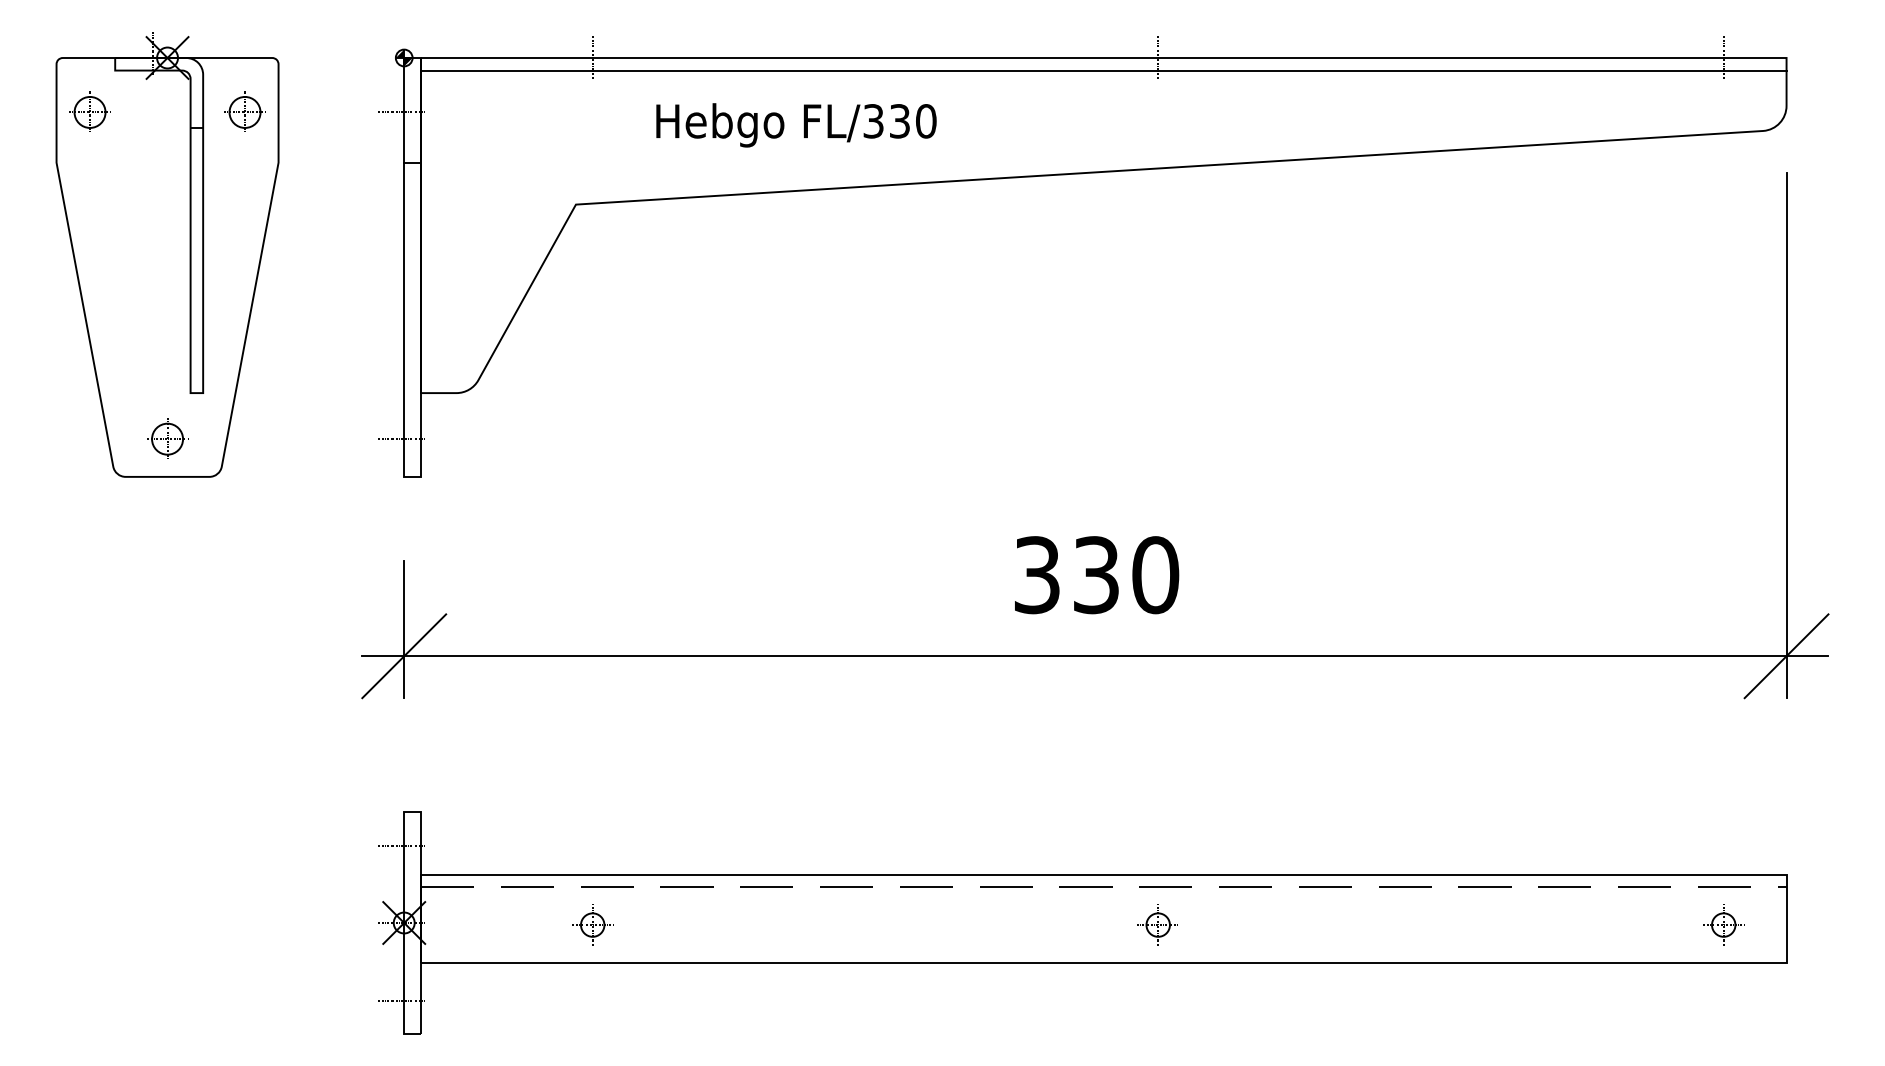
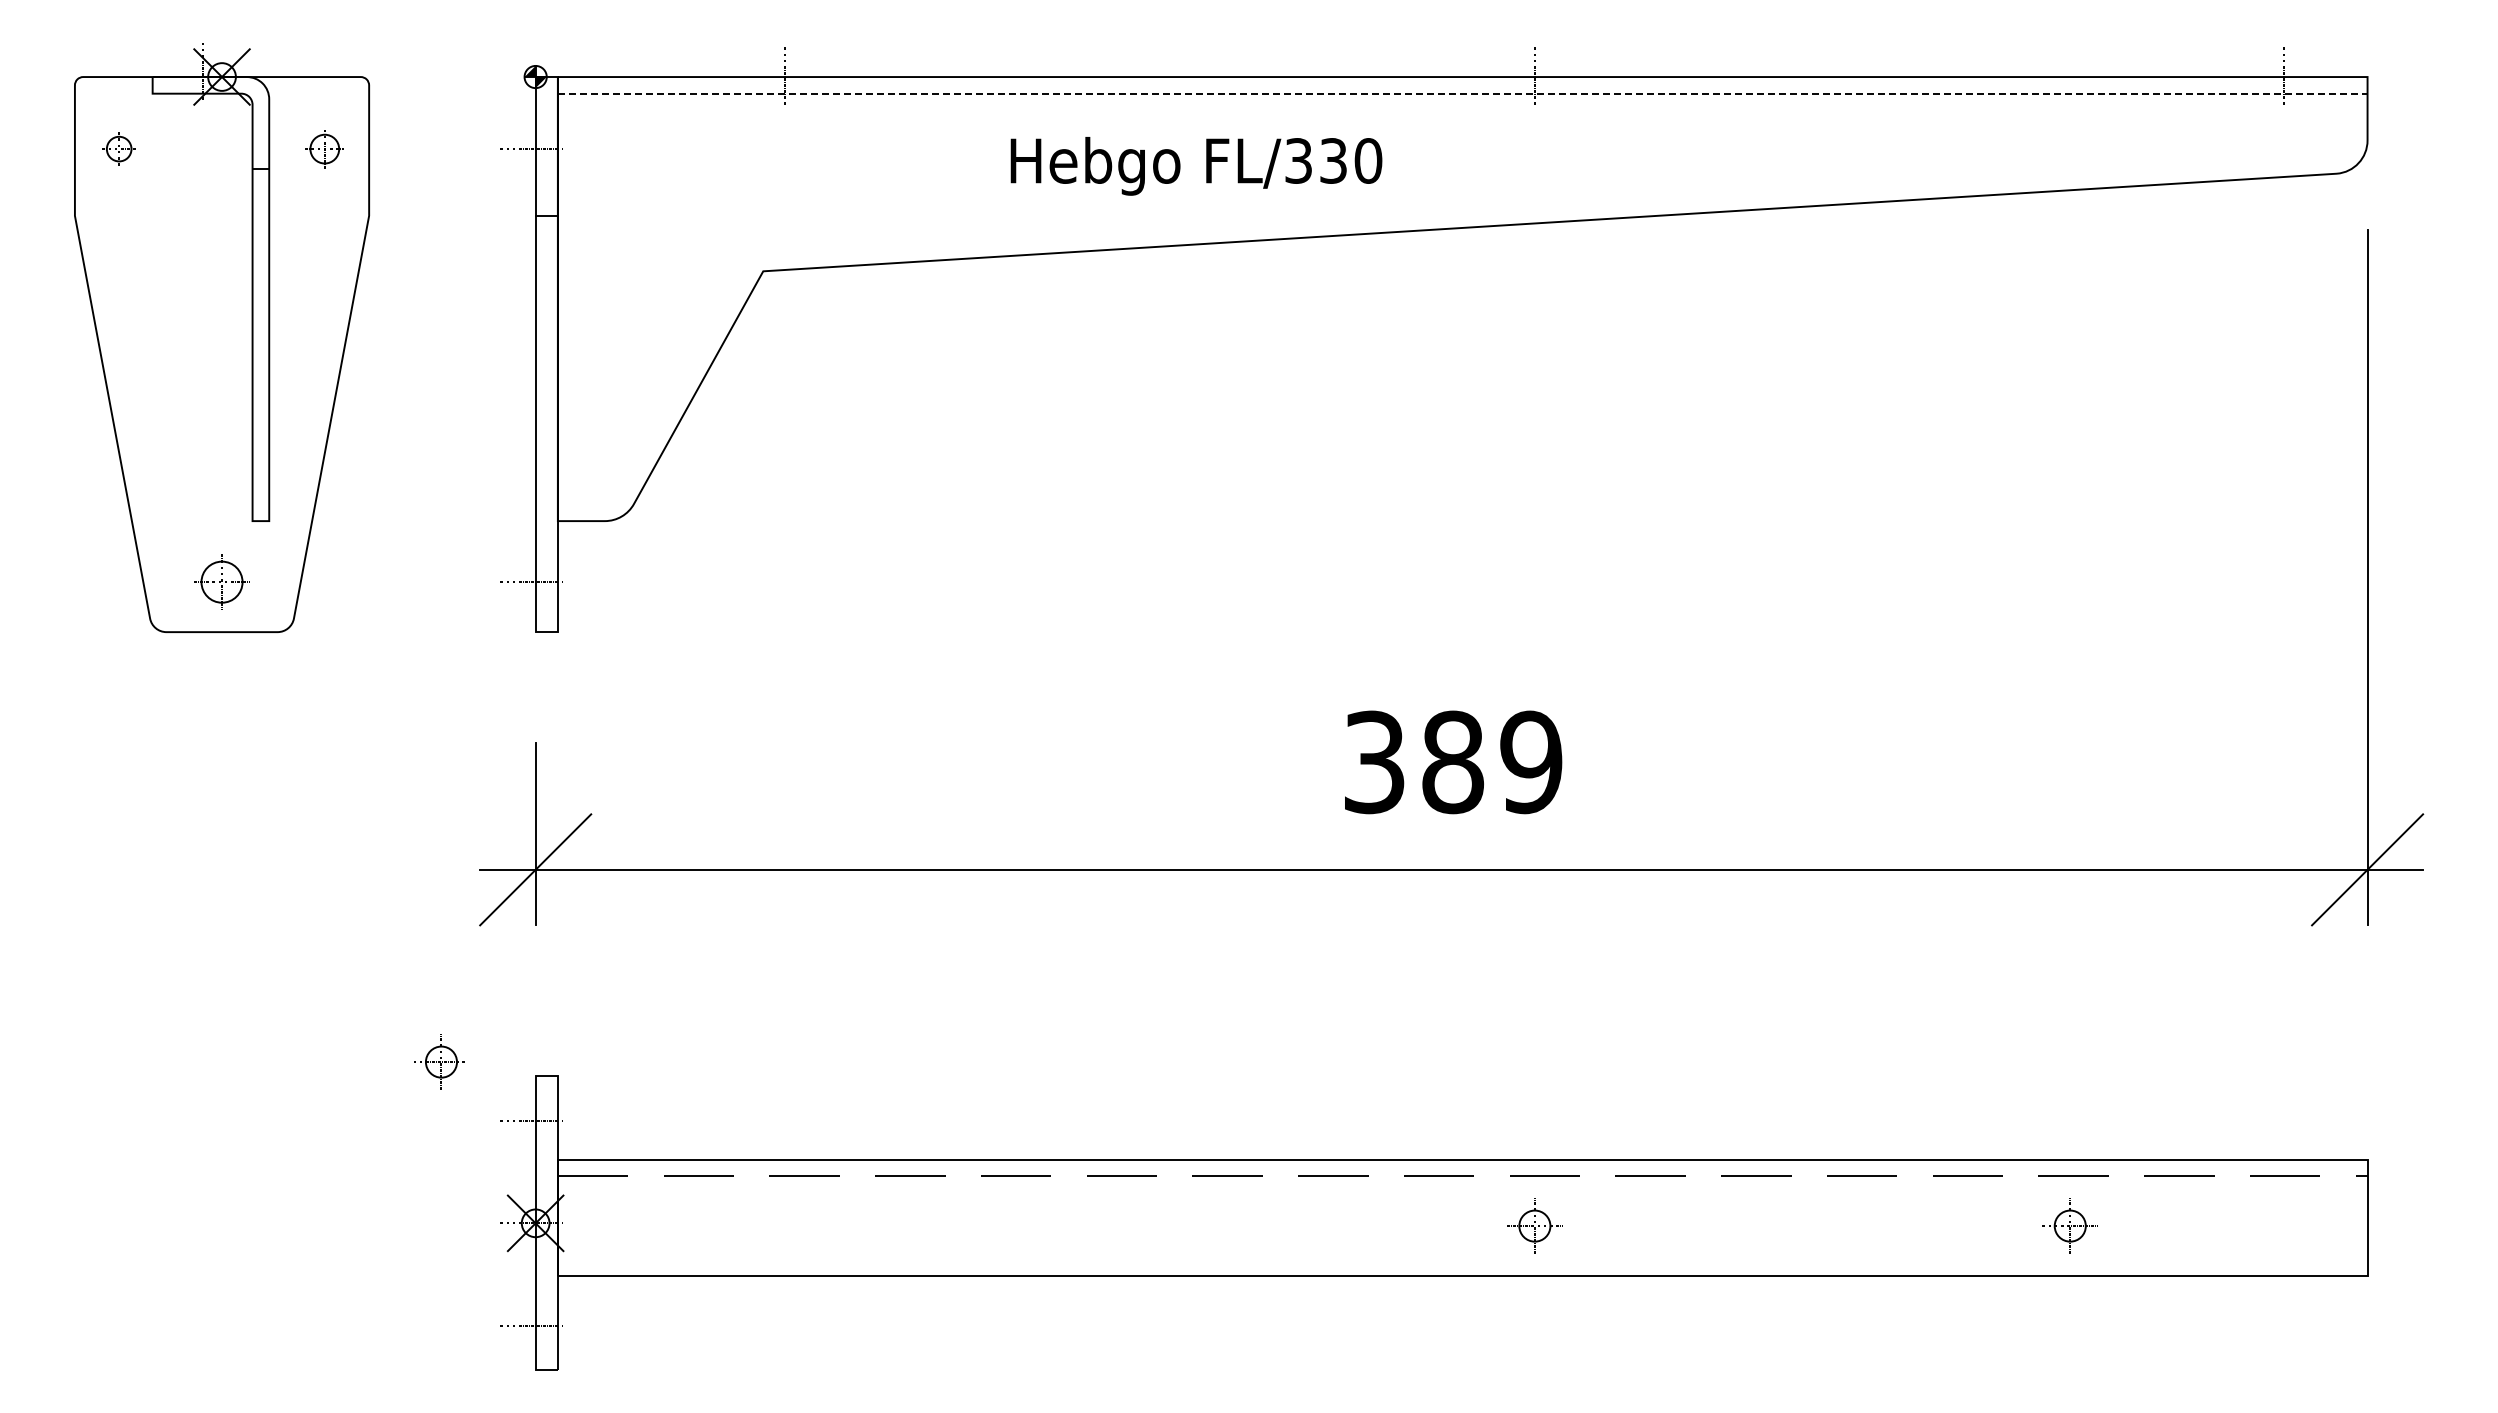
line: (1103, 70) -> (1462, 93), solid -> dashed
part: (89, 111) -> (118, 148), size x0.6
part: (244, 111) -> (324, 148), size x0.7
text: (796, 125) -> (1196, 166), moved
text: (1126, 575) -> (1492, 762), 330 -> 389
part: (591, 924) -> (439, 1061), moved
part: (1723, 924) -> (2069, 1225), moved

